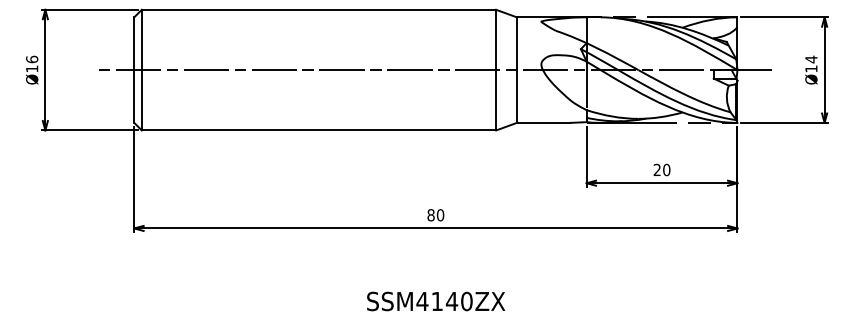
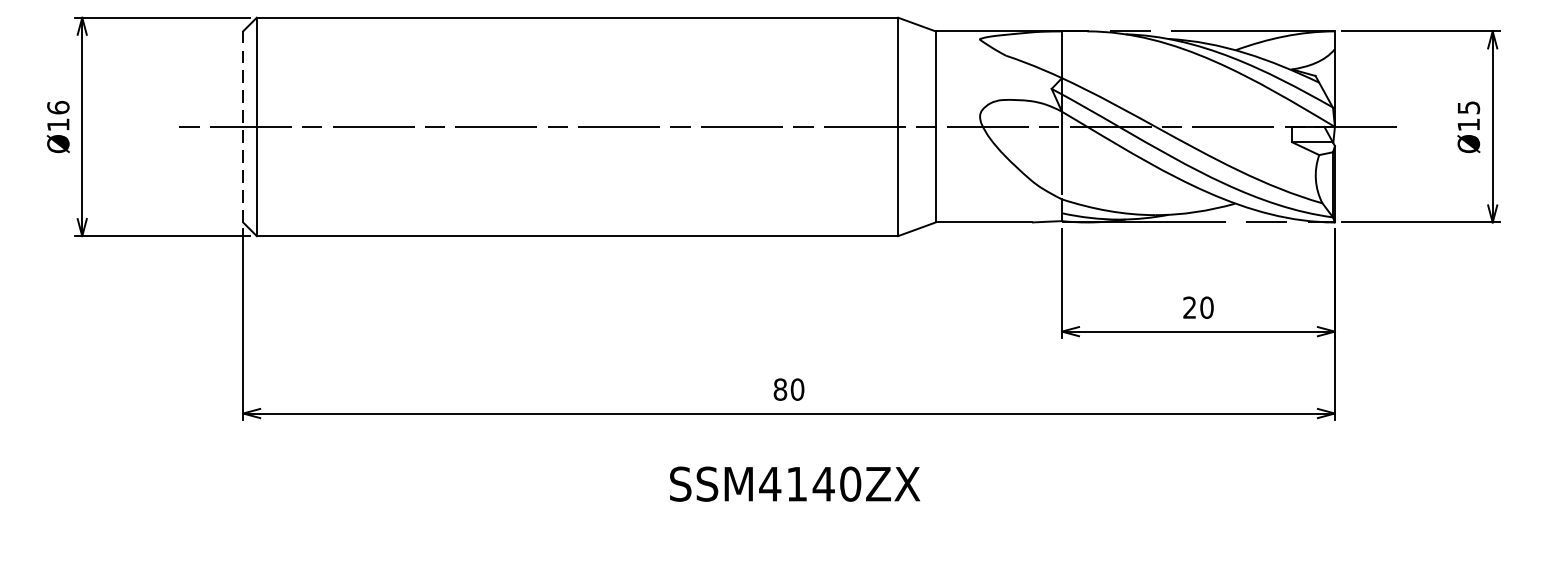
text: (811, 59) -> (1468, 107), Ø14 -> Ø15
line: (134, 70) -> (243, 127), solid -> dashed
text: (436, 301) -> (795, 484), moved

